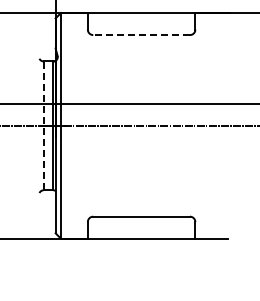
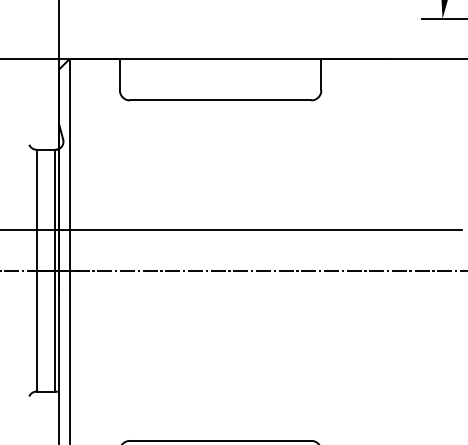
line: (141, 35) -> (220, 101), dashed -> solid
line: (43, 125) -> (36, 269), dashed -> solid

